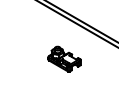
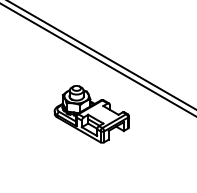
part: (64, 59) -> (91, 114), size x1.67

